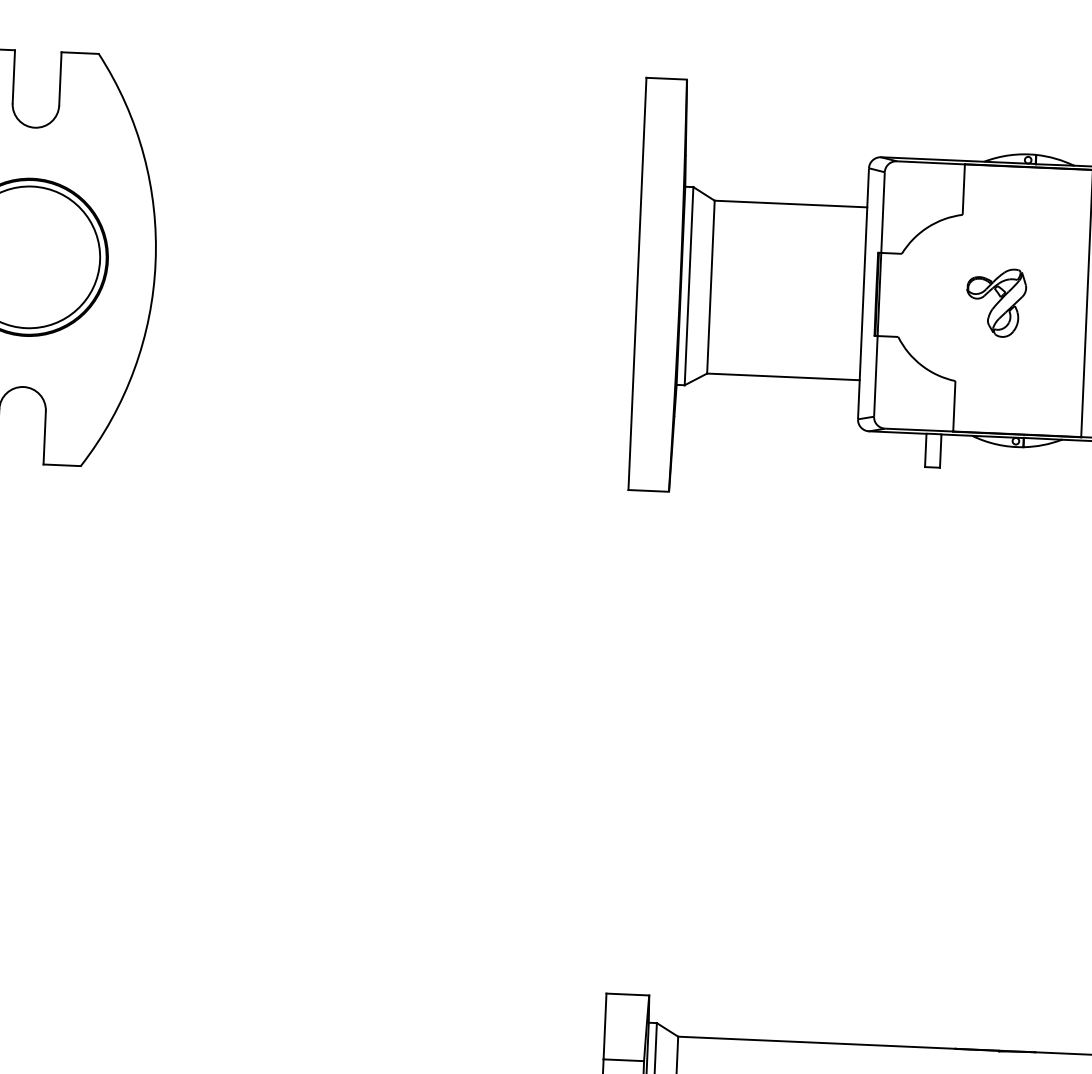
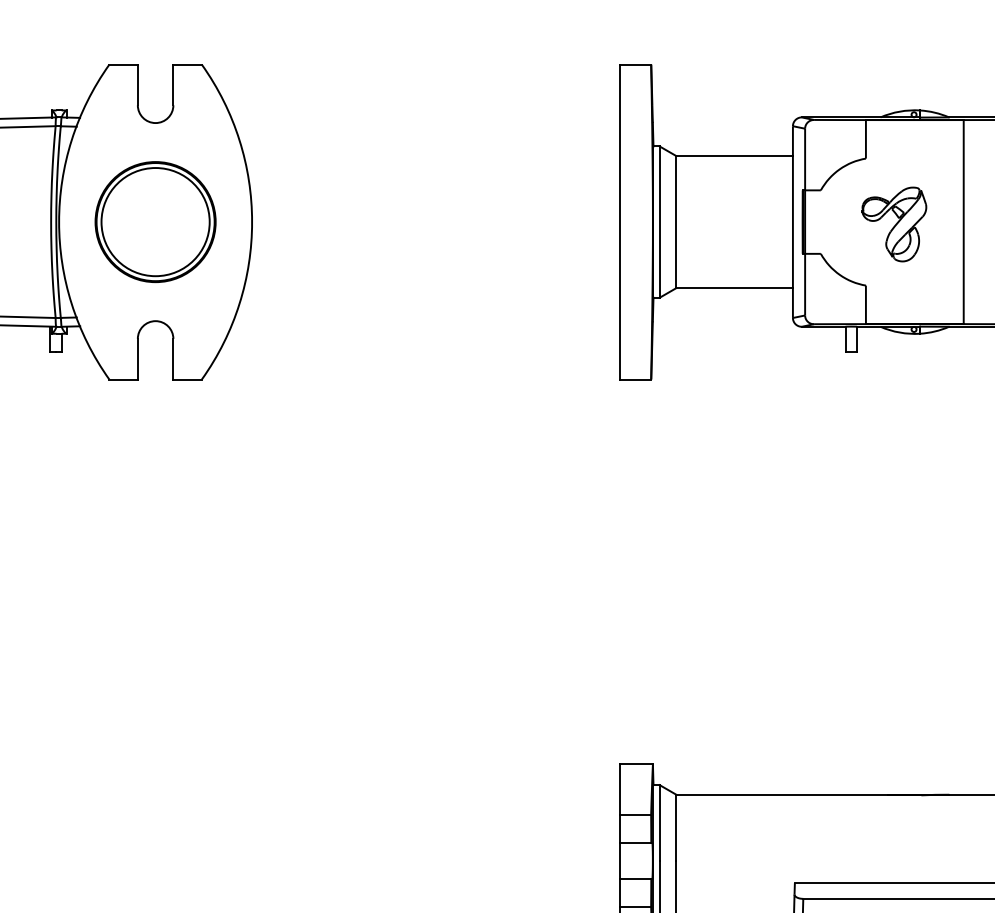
part: (996, 302) -> (894, 224), size x1.43

